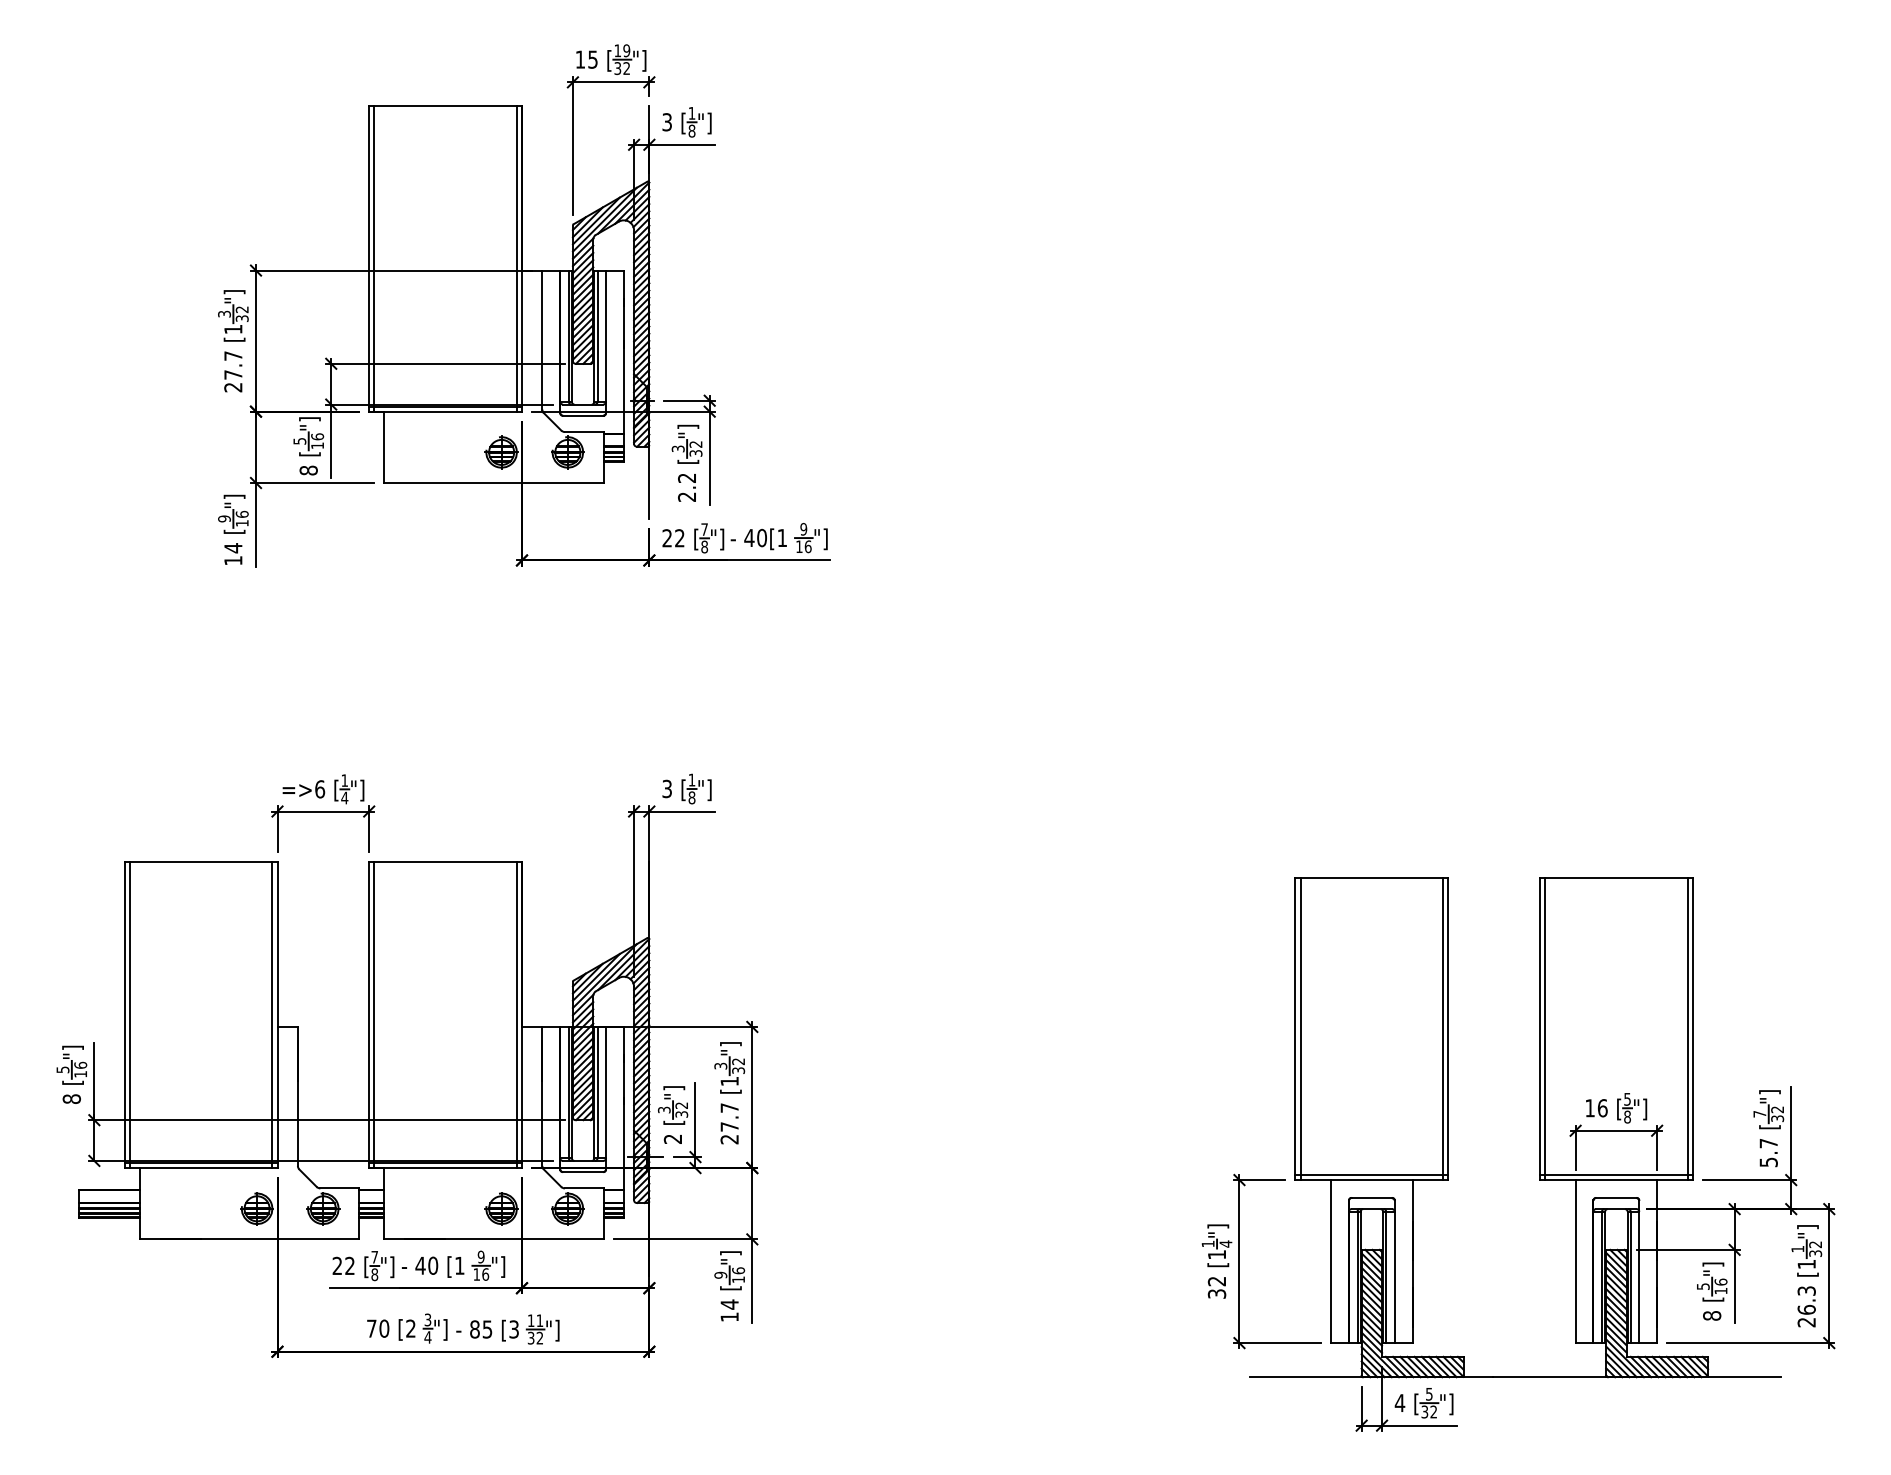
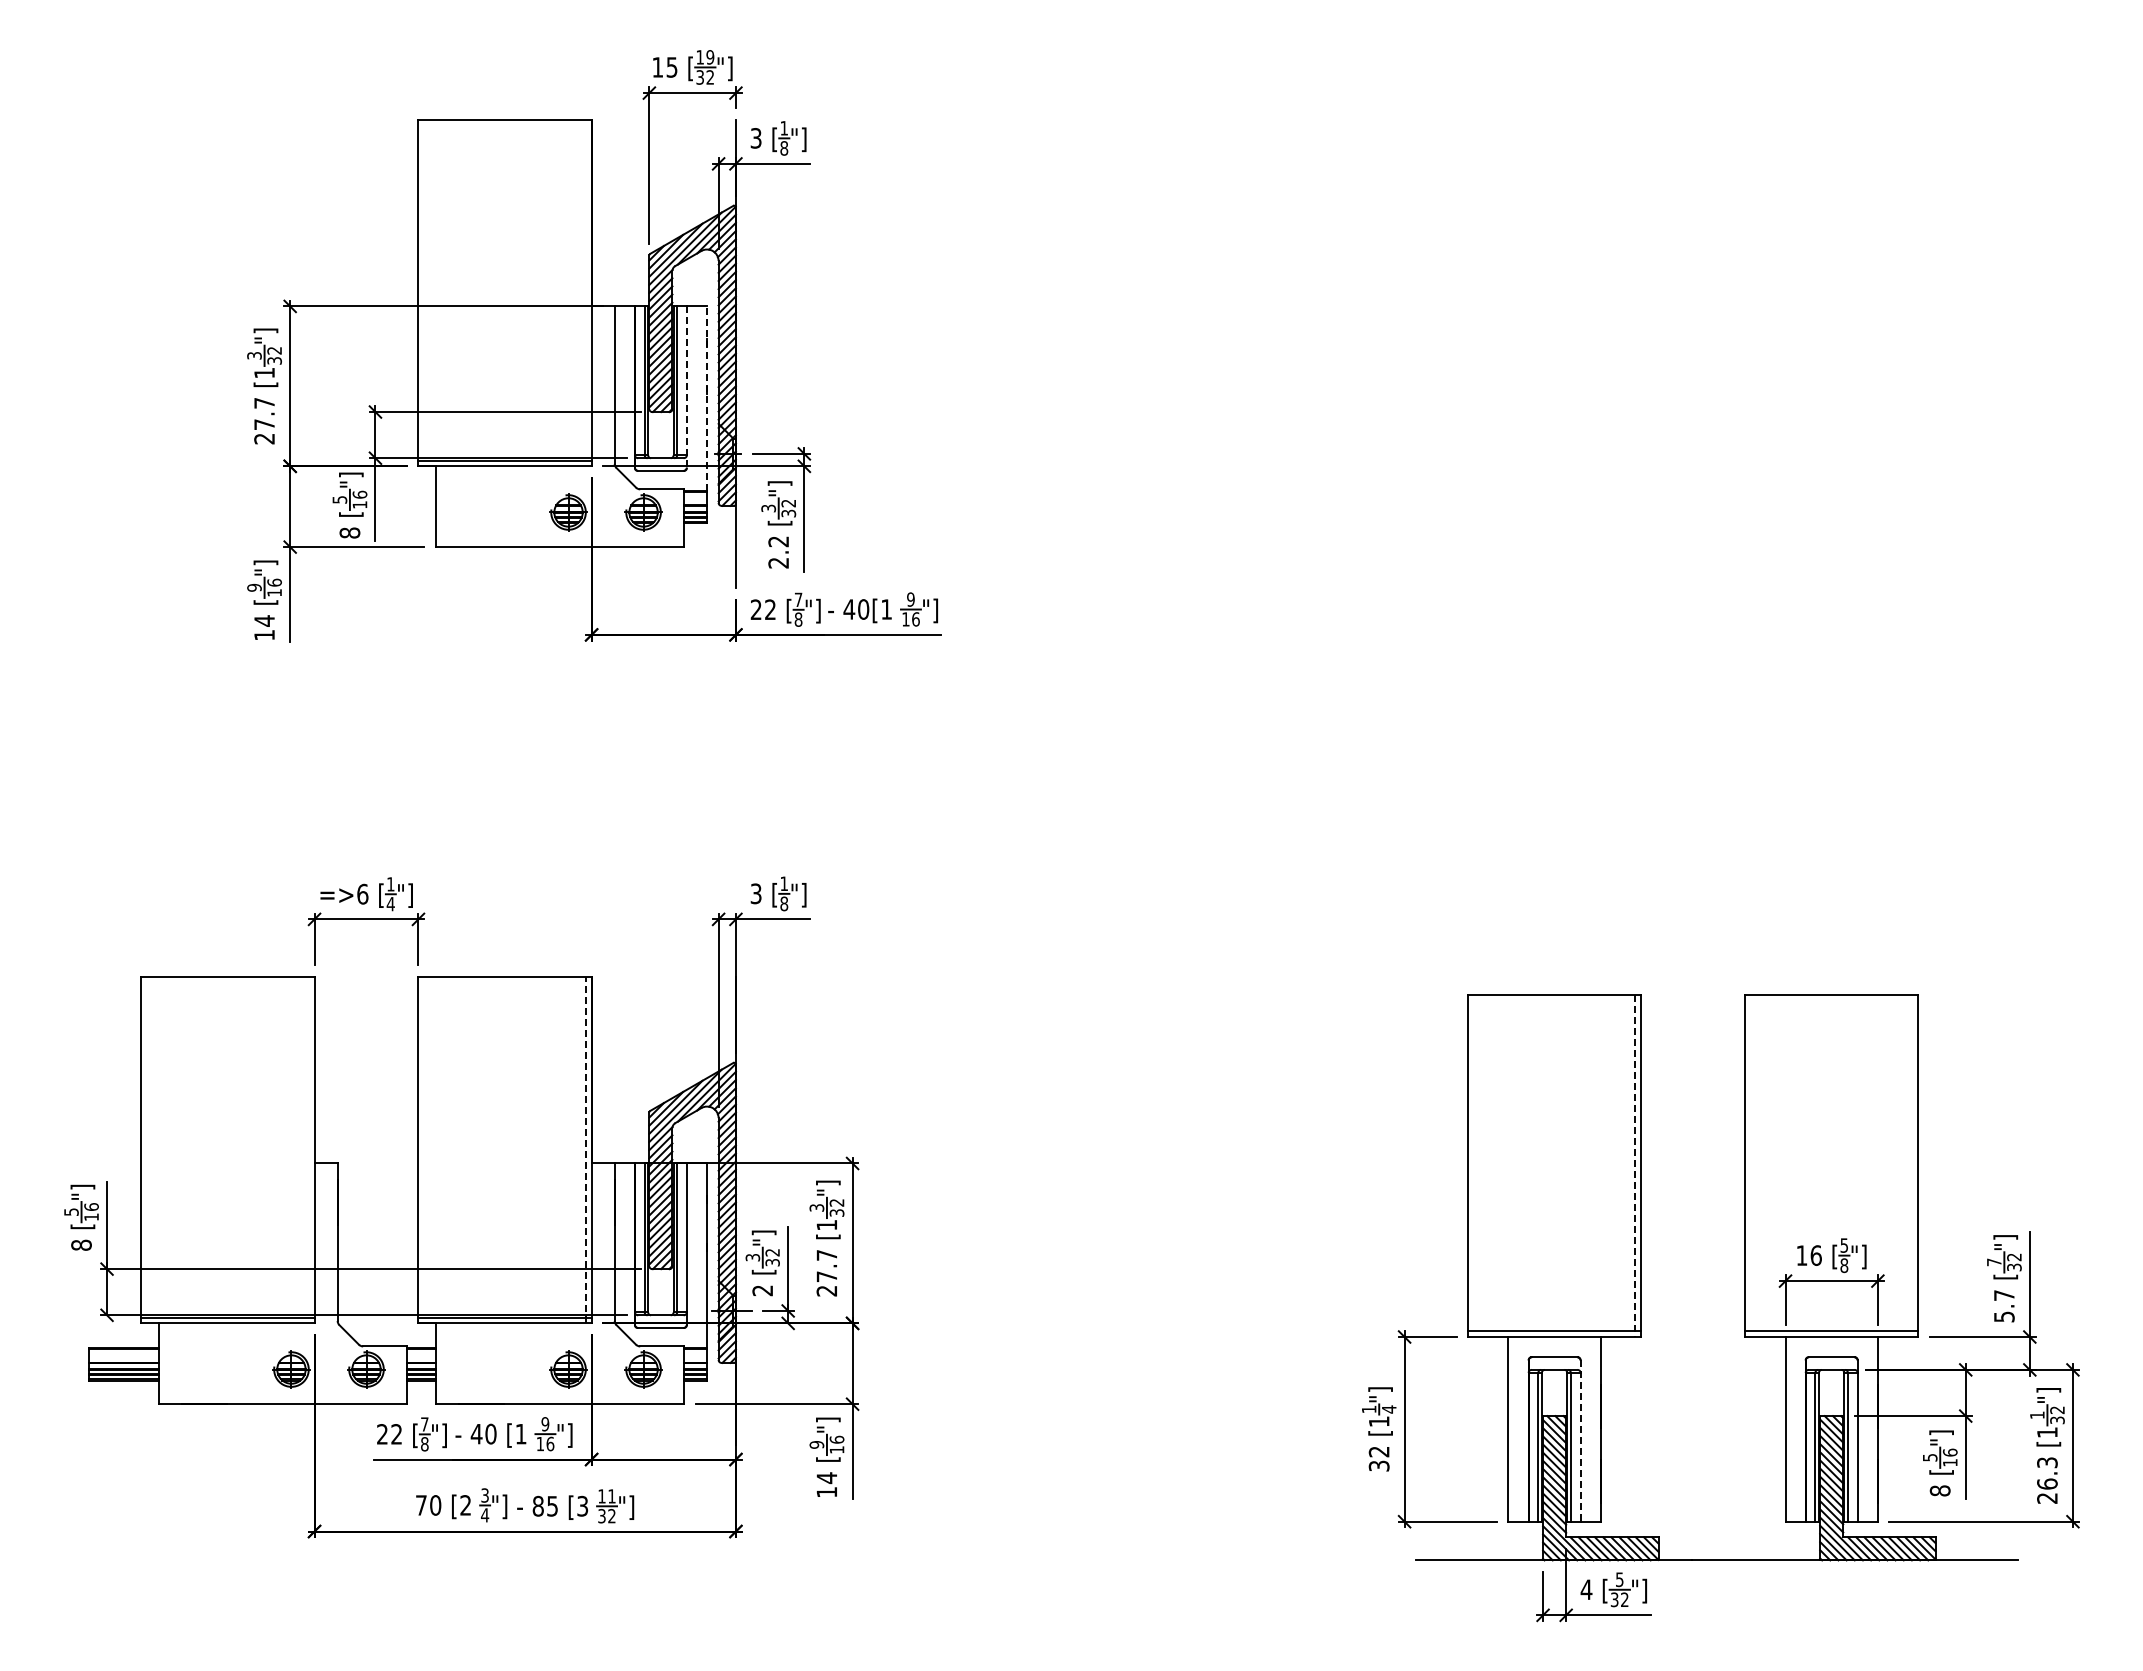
line: (374, 258) -> (424, 292), removed
line: (516, 258) -> (585, 292), removed
line: (605, 342) -> (686, 387), solid -> dashed
line: (624, 351) -> (707, 398), solid -> dashed
line: (516, 1014) -> (585, 1149), solid -> dashed
line: (130, 1015) -> (147, 1150), removed
line: (272, 1015) -> (308, 1150), removed
line: (374, 1015) -> (424, 1150), removed
line: (1300, 1028) -> (1473, 1165), removed
line: (1544, 1028) -> (1750, 1165), removed
line: (1687, 1028) -> (1912, 1165), removed
line: (1443, 1029) -> (1635, 1166), solid -> dashed
line: (1394, 1271) -> (1580, 1440), solid -> dashed

